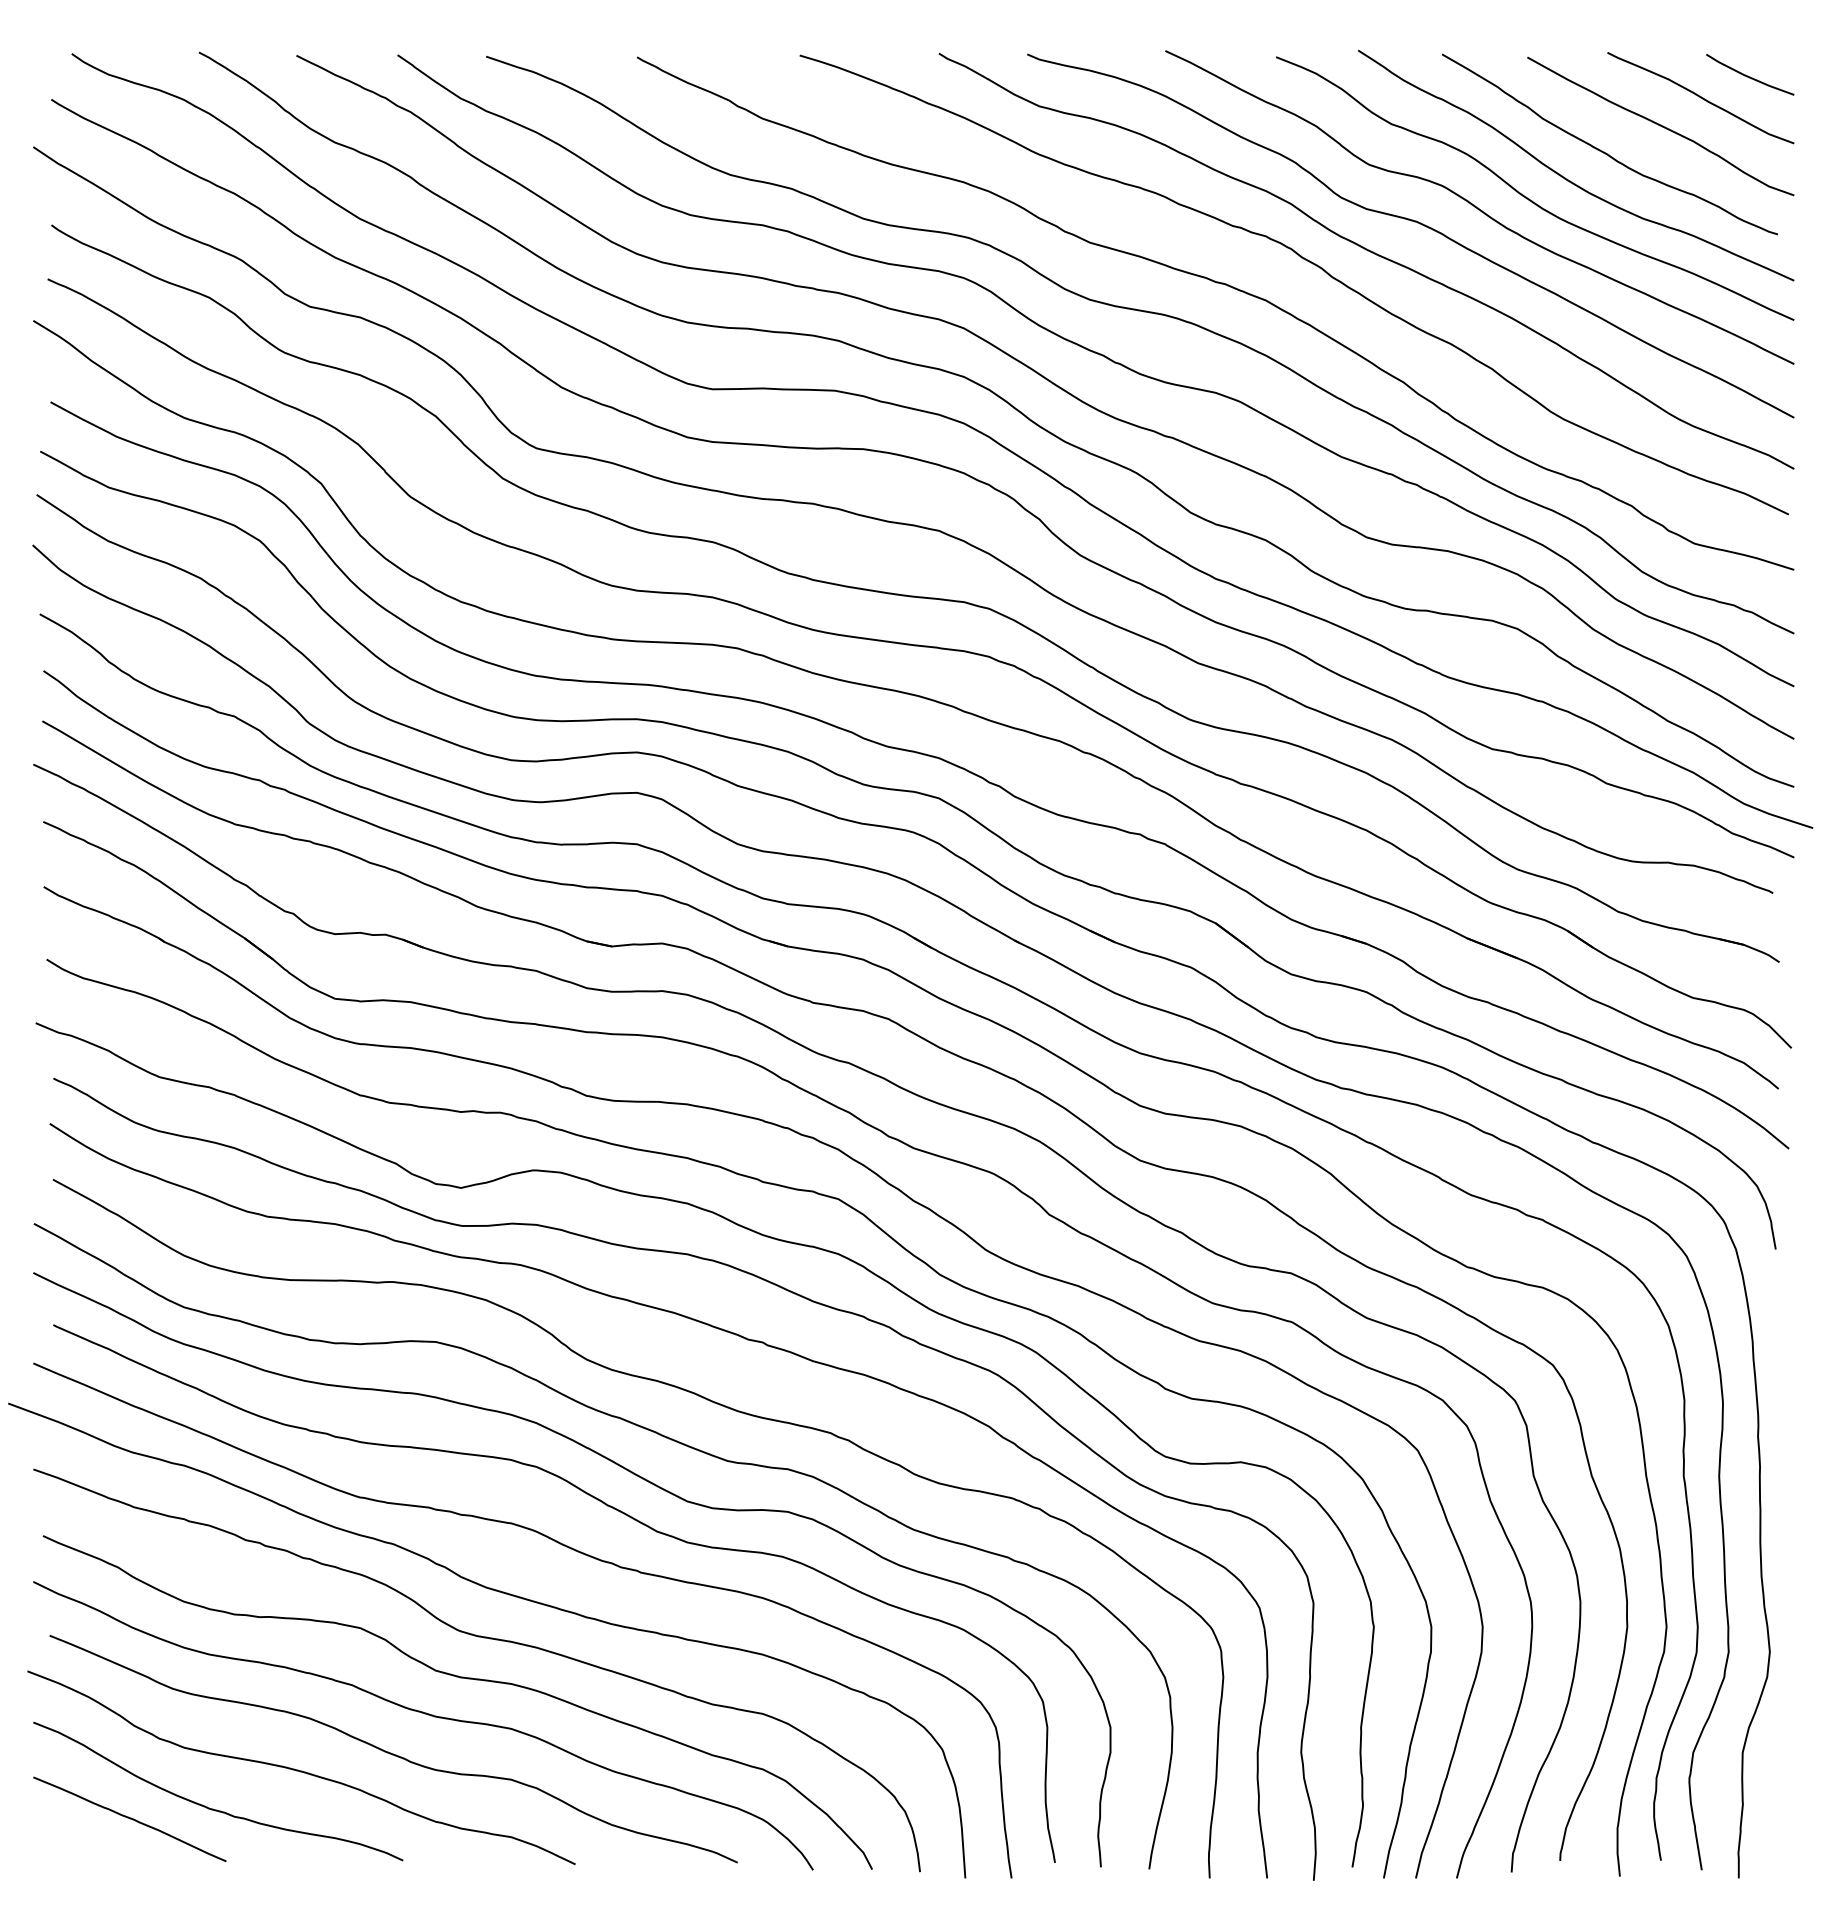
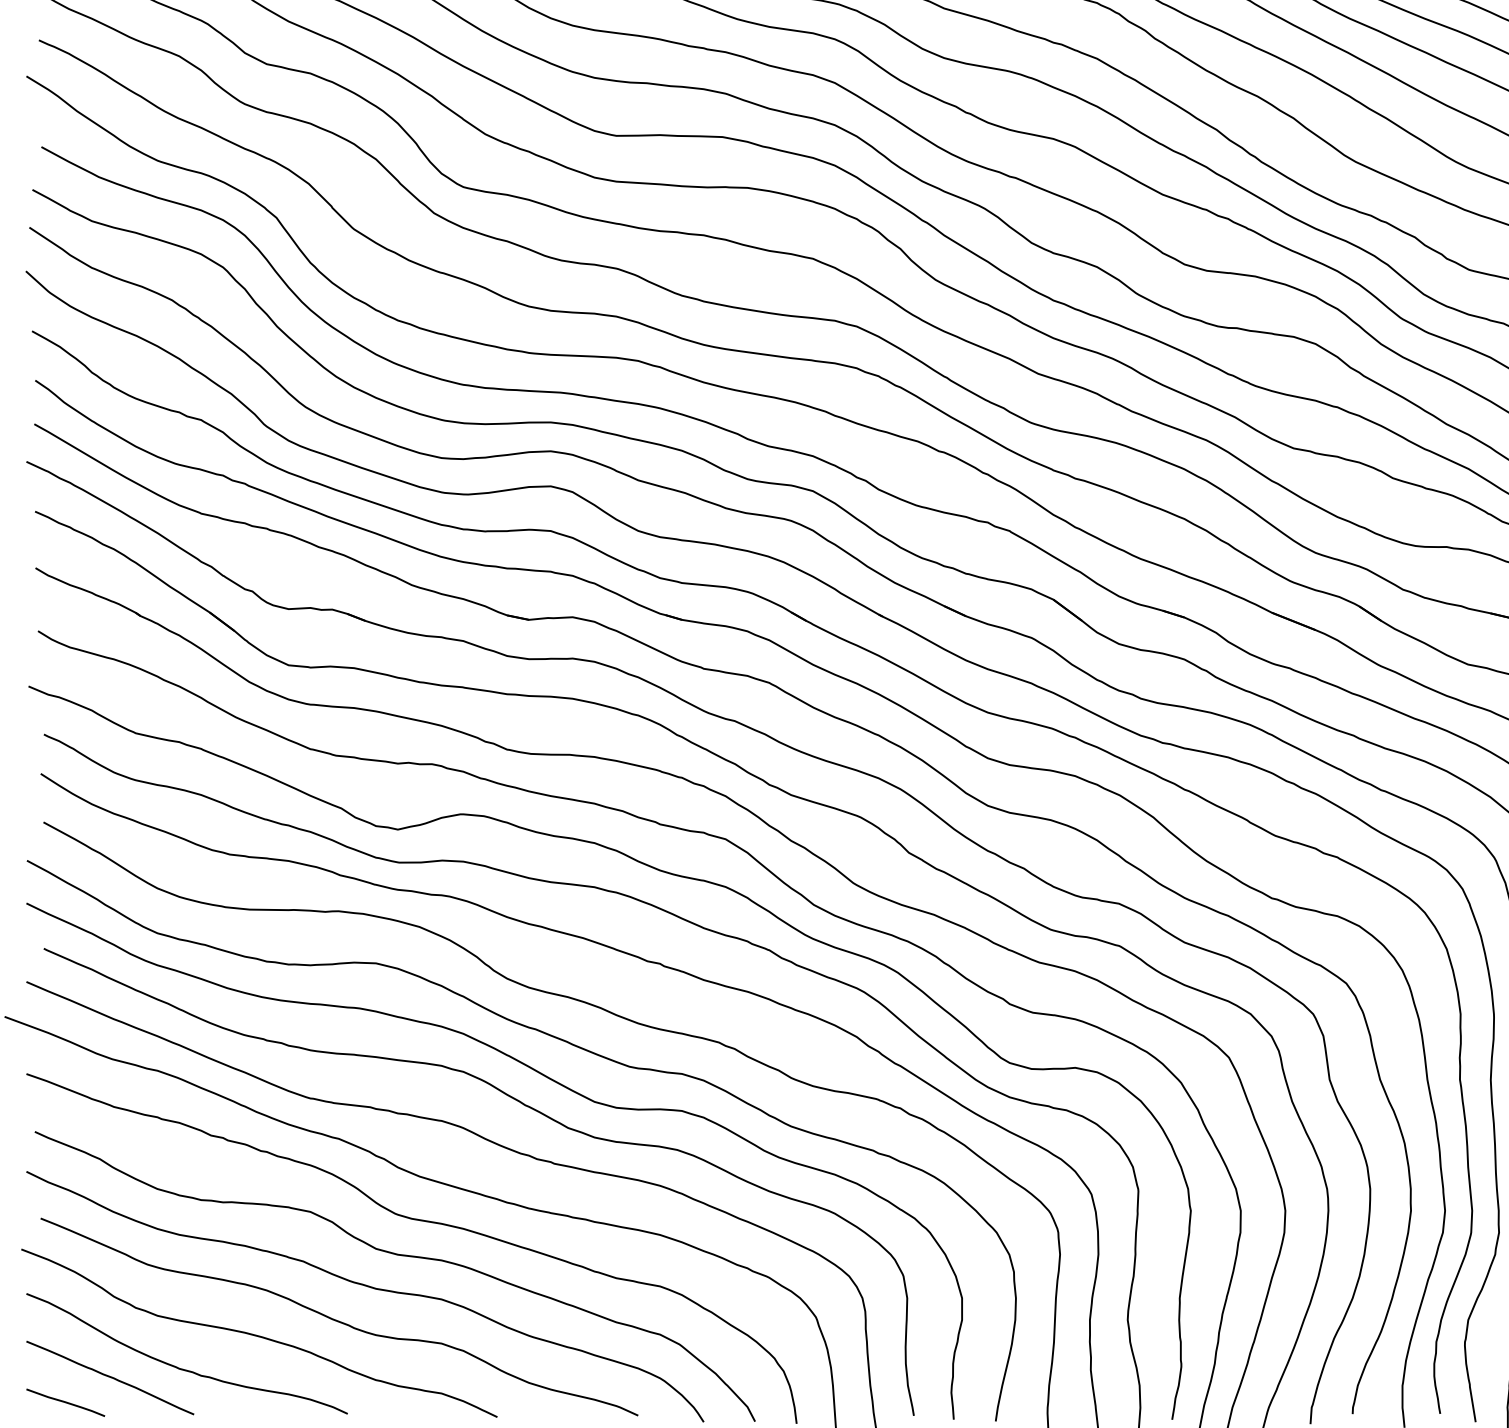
curve: (78, 1847) -> (65, 1402), added

